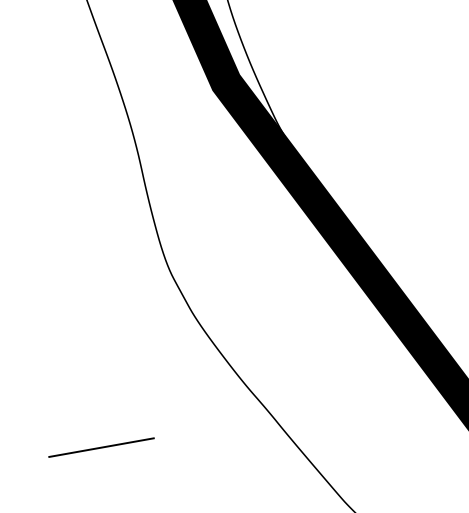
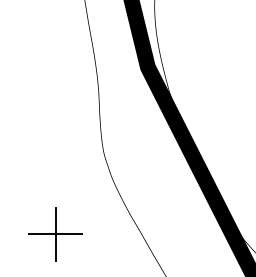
line: (101, 448) -> (55, 234), added

